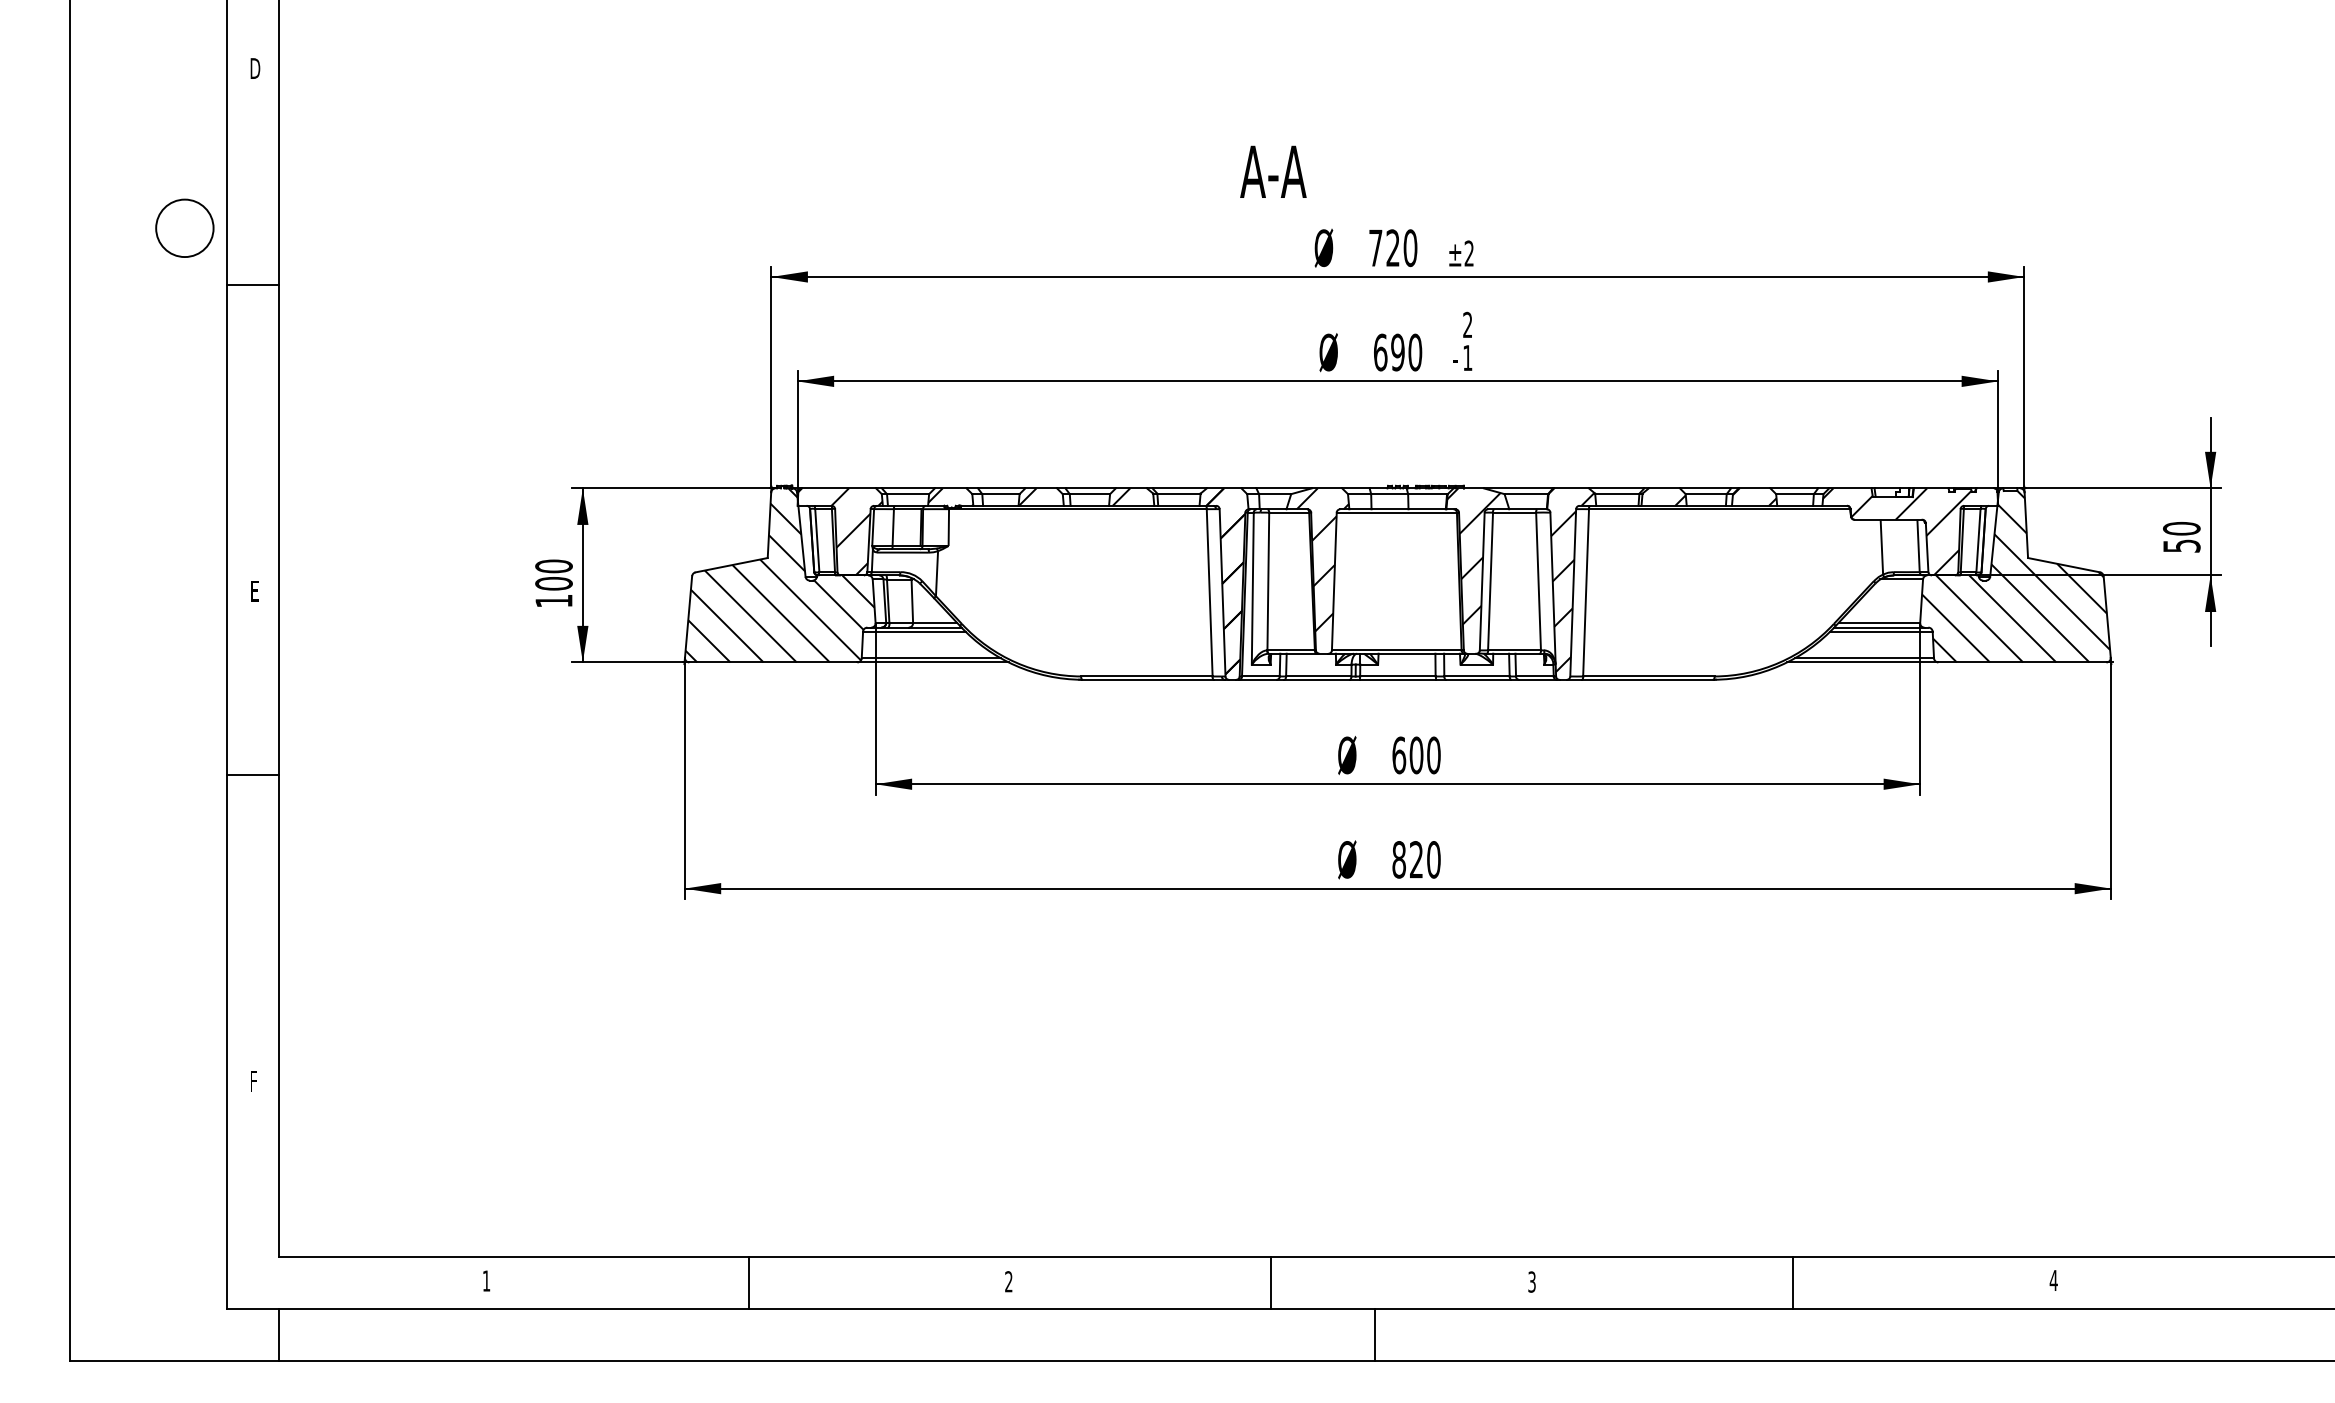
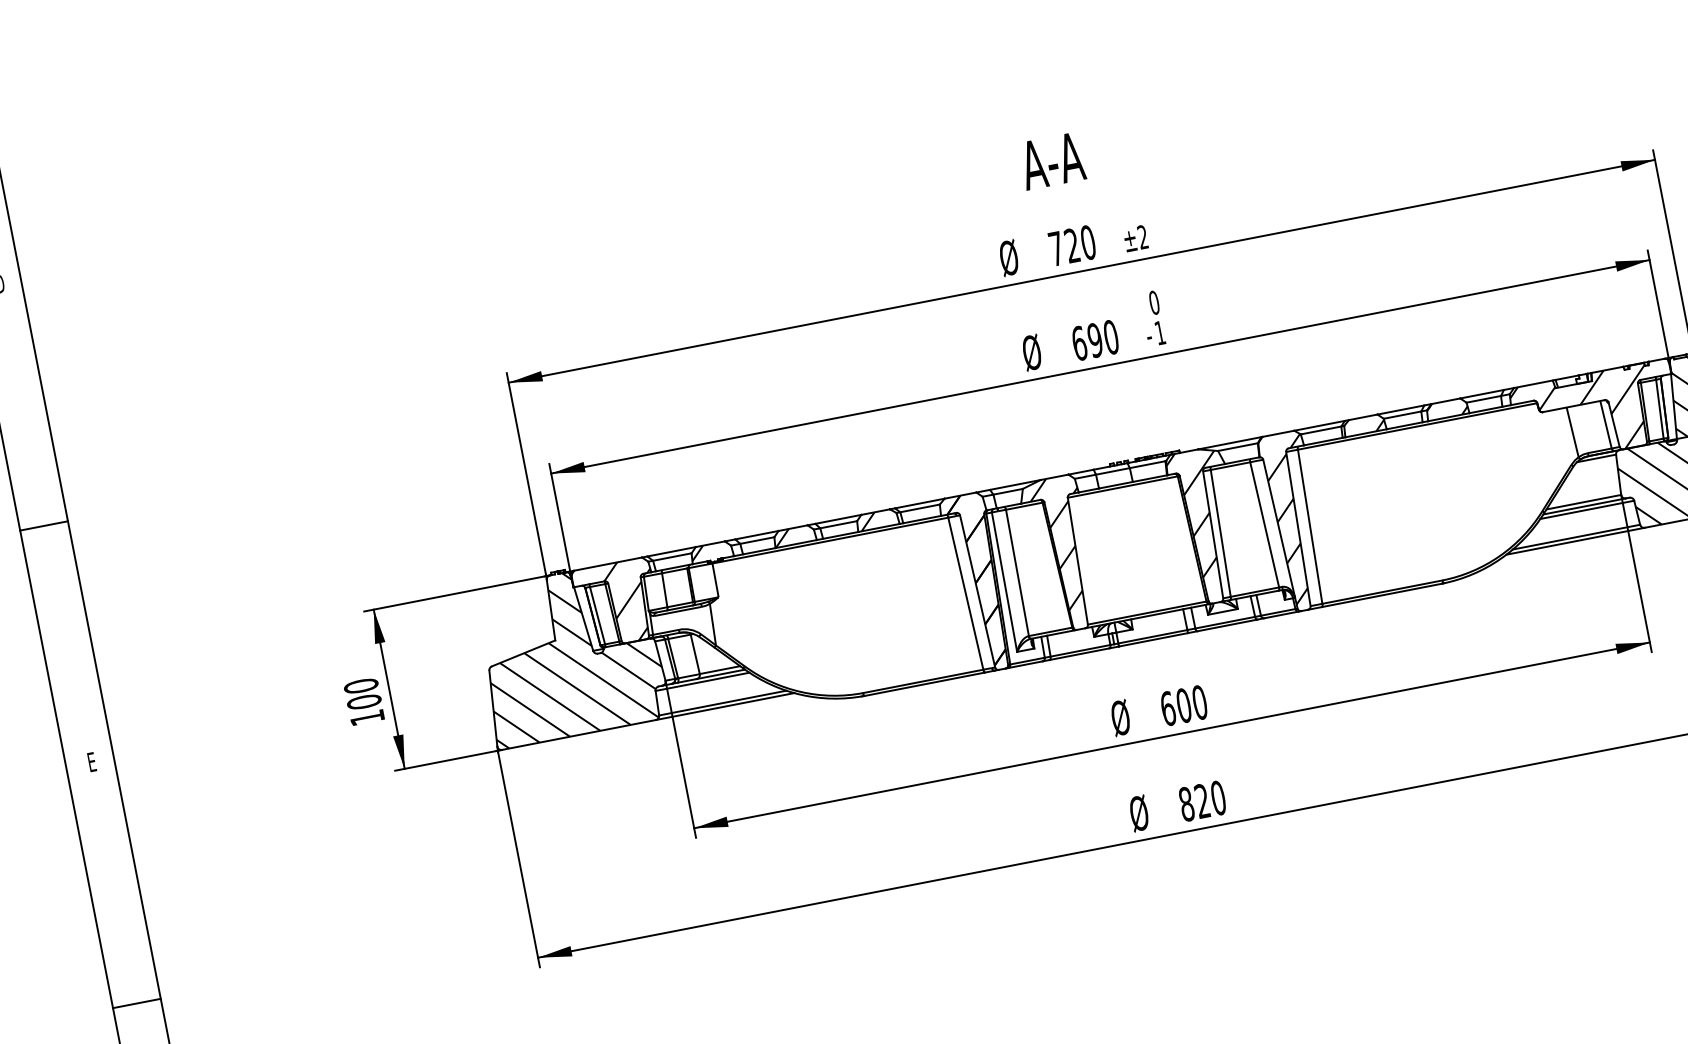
text: (1273, 171) -> (1052, 160), moved
line: (252, 284) -> (43, 525), moved
text: (1467, 325) -> (1154, 303), 2 -> 0
line: (252, 774) -> (136, 1003), moved

